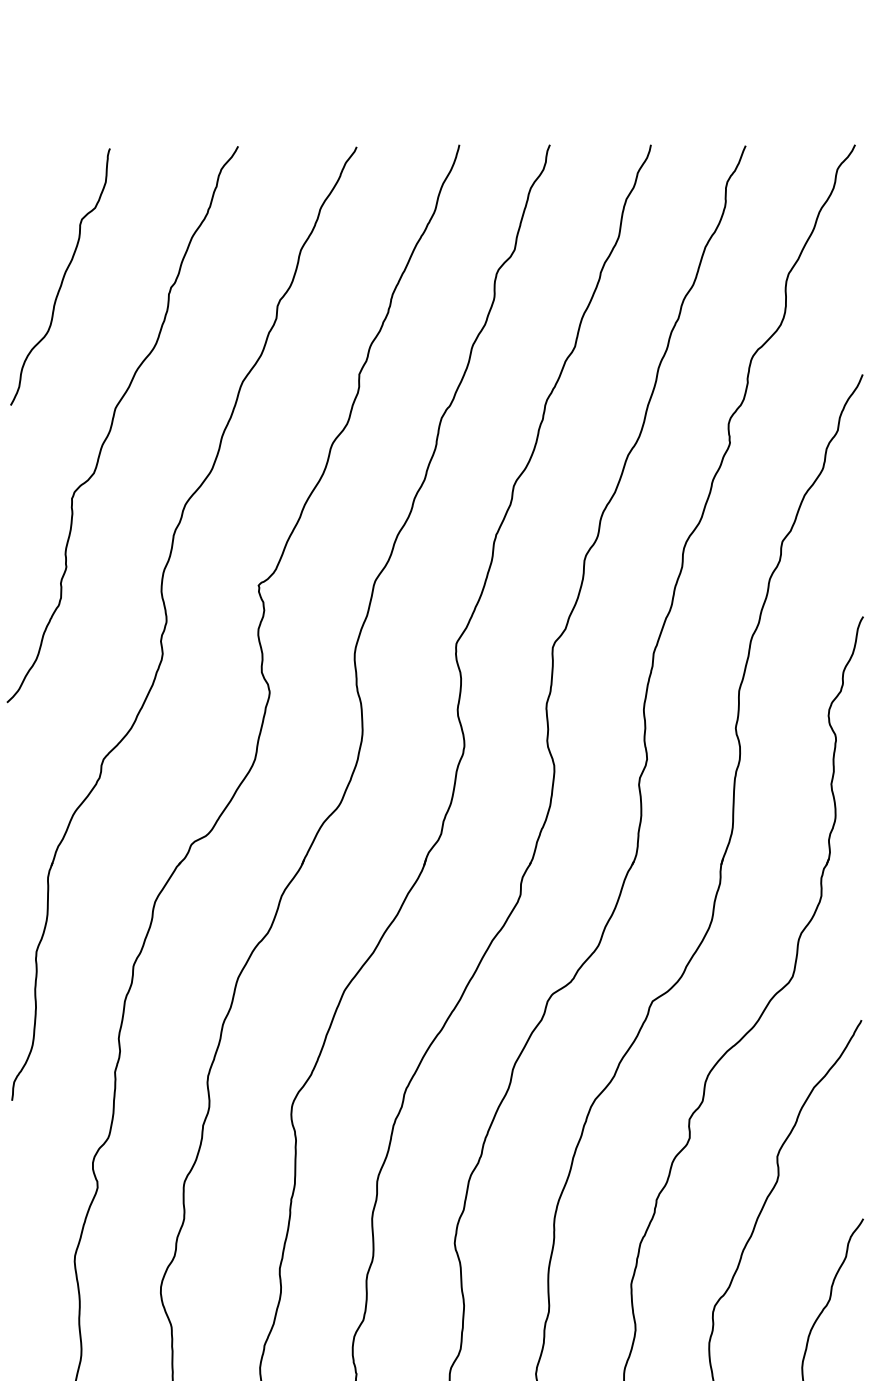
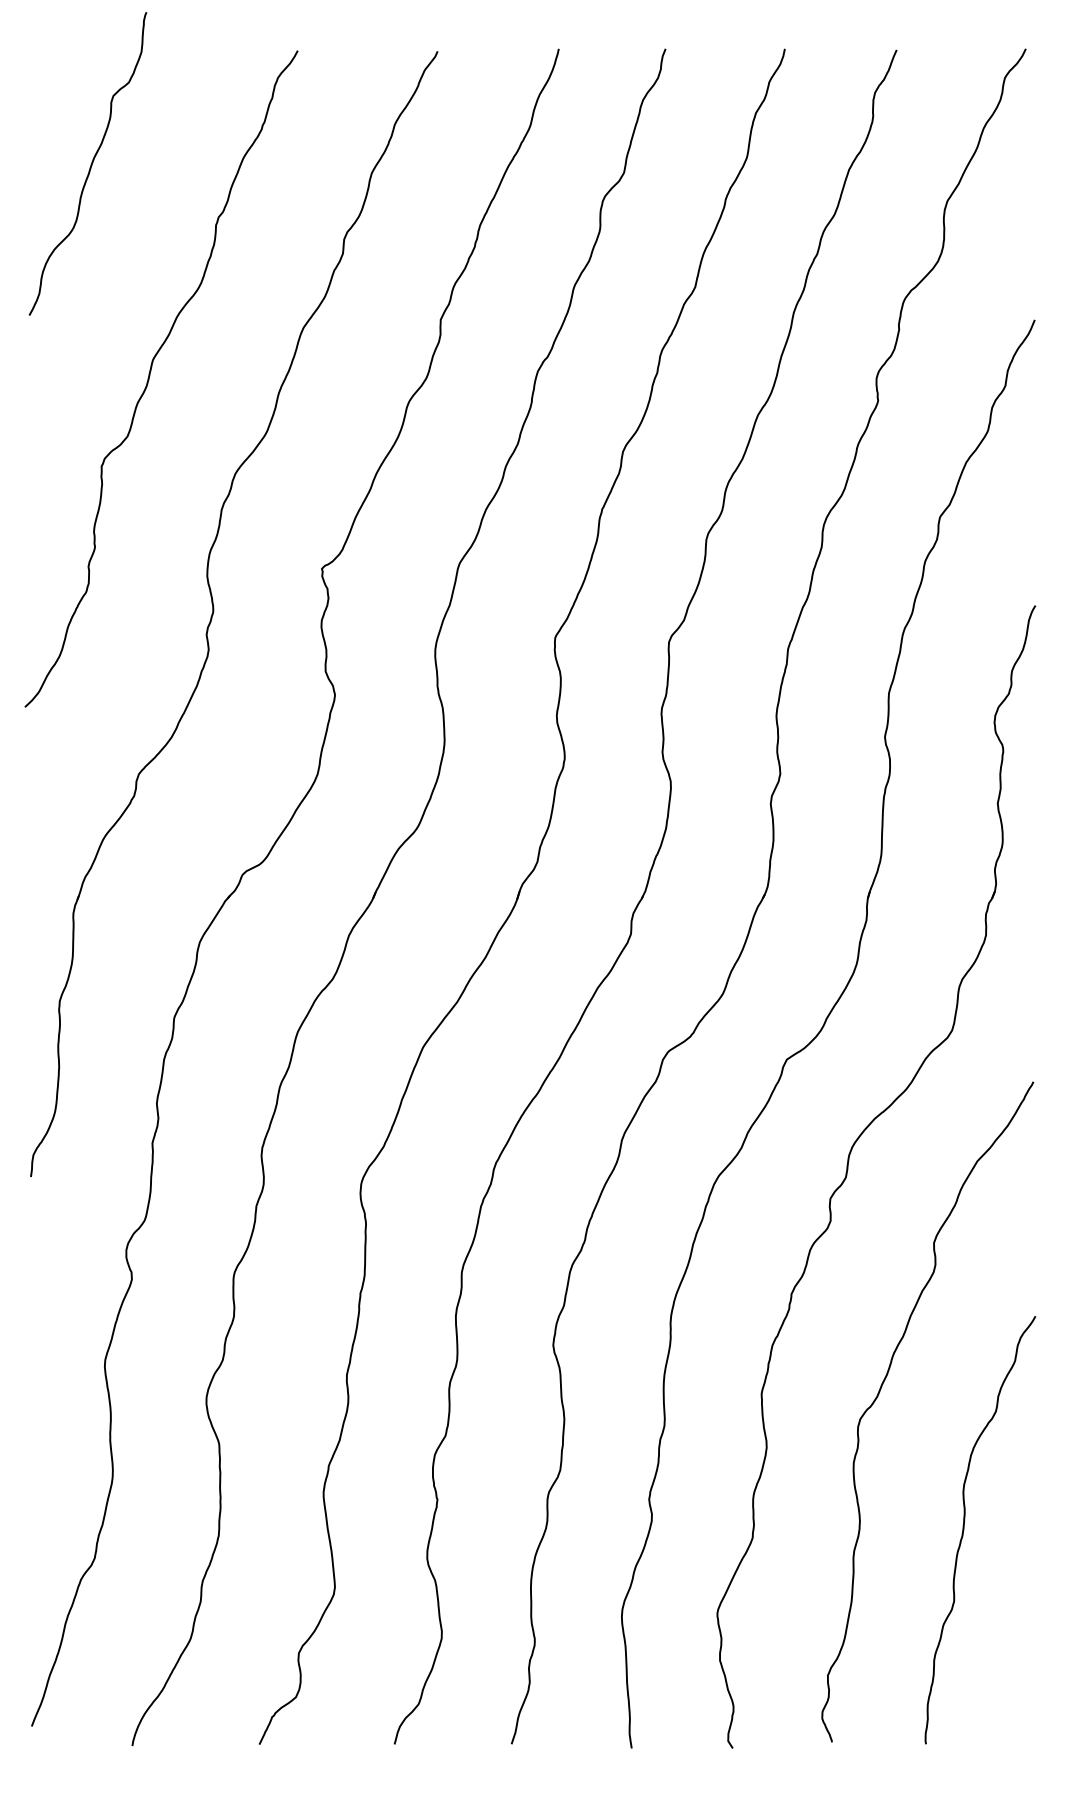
curve: (62, 277) -> (90, 164), moved

